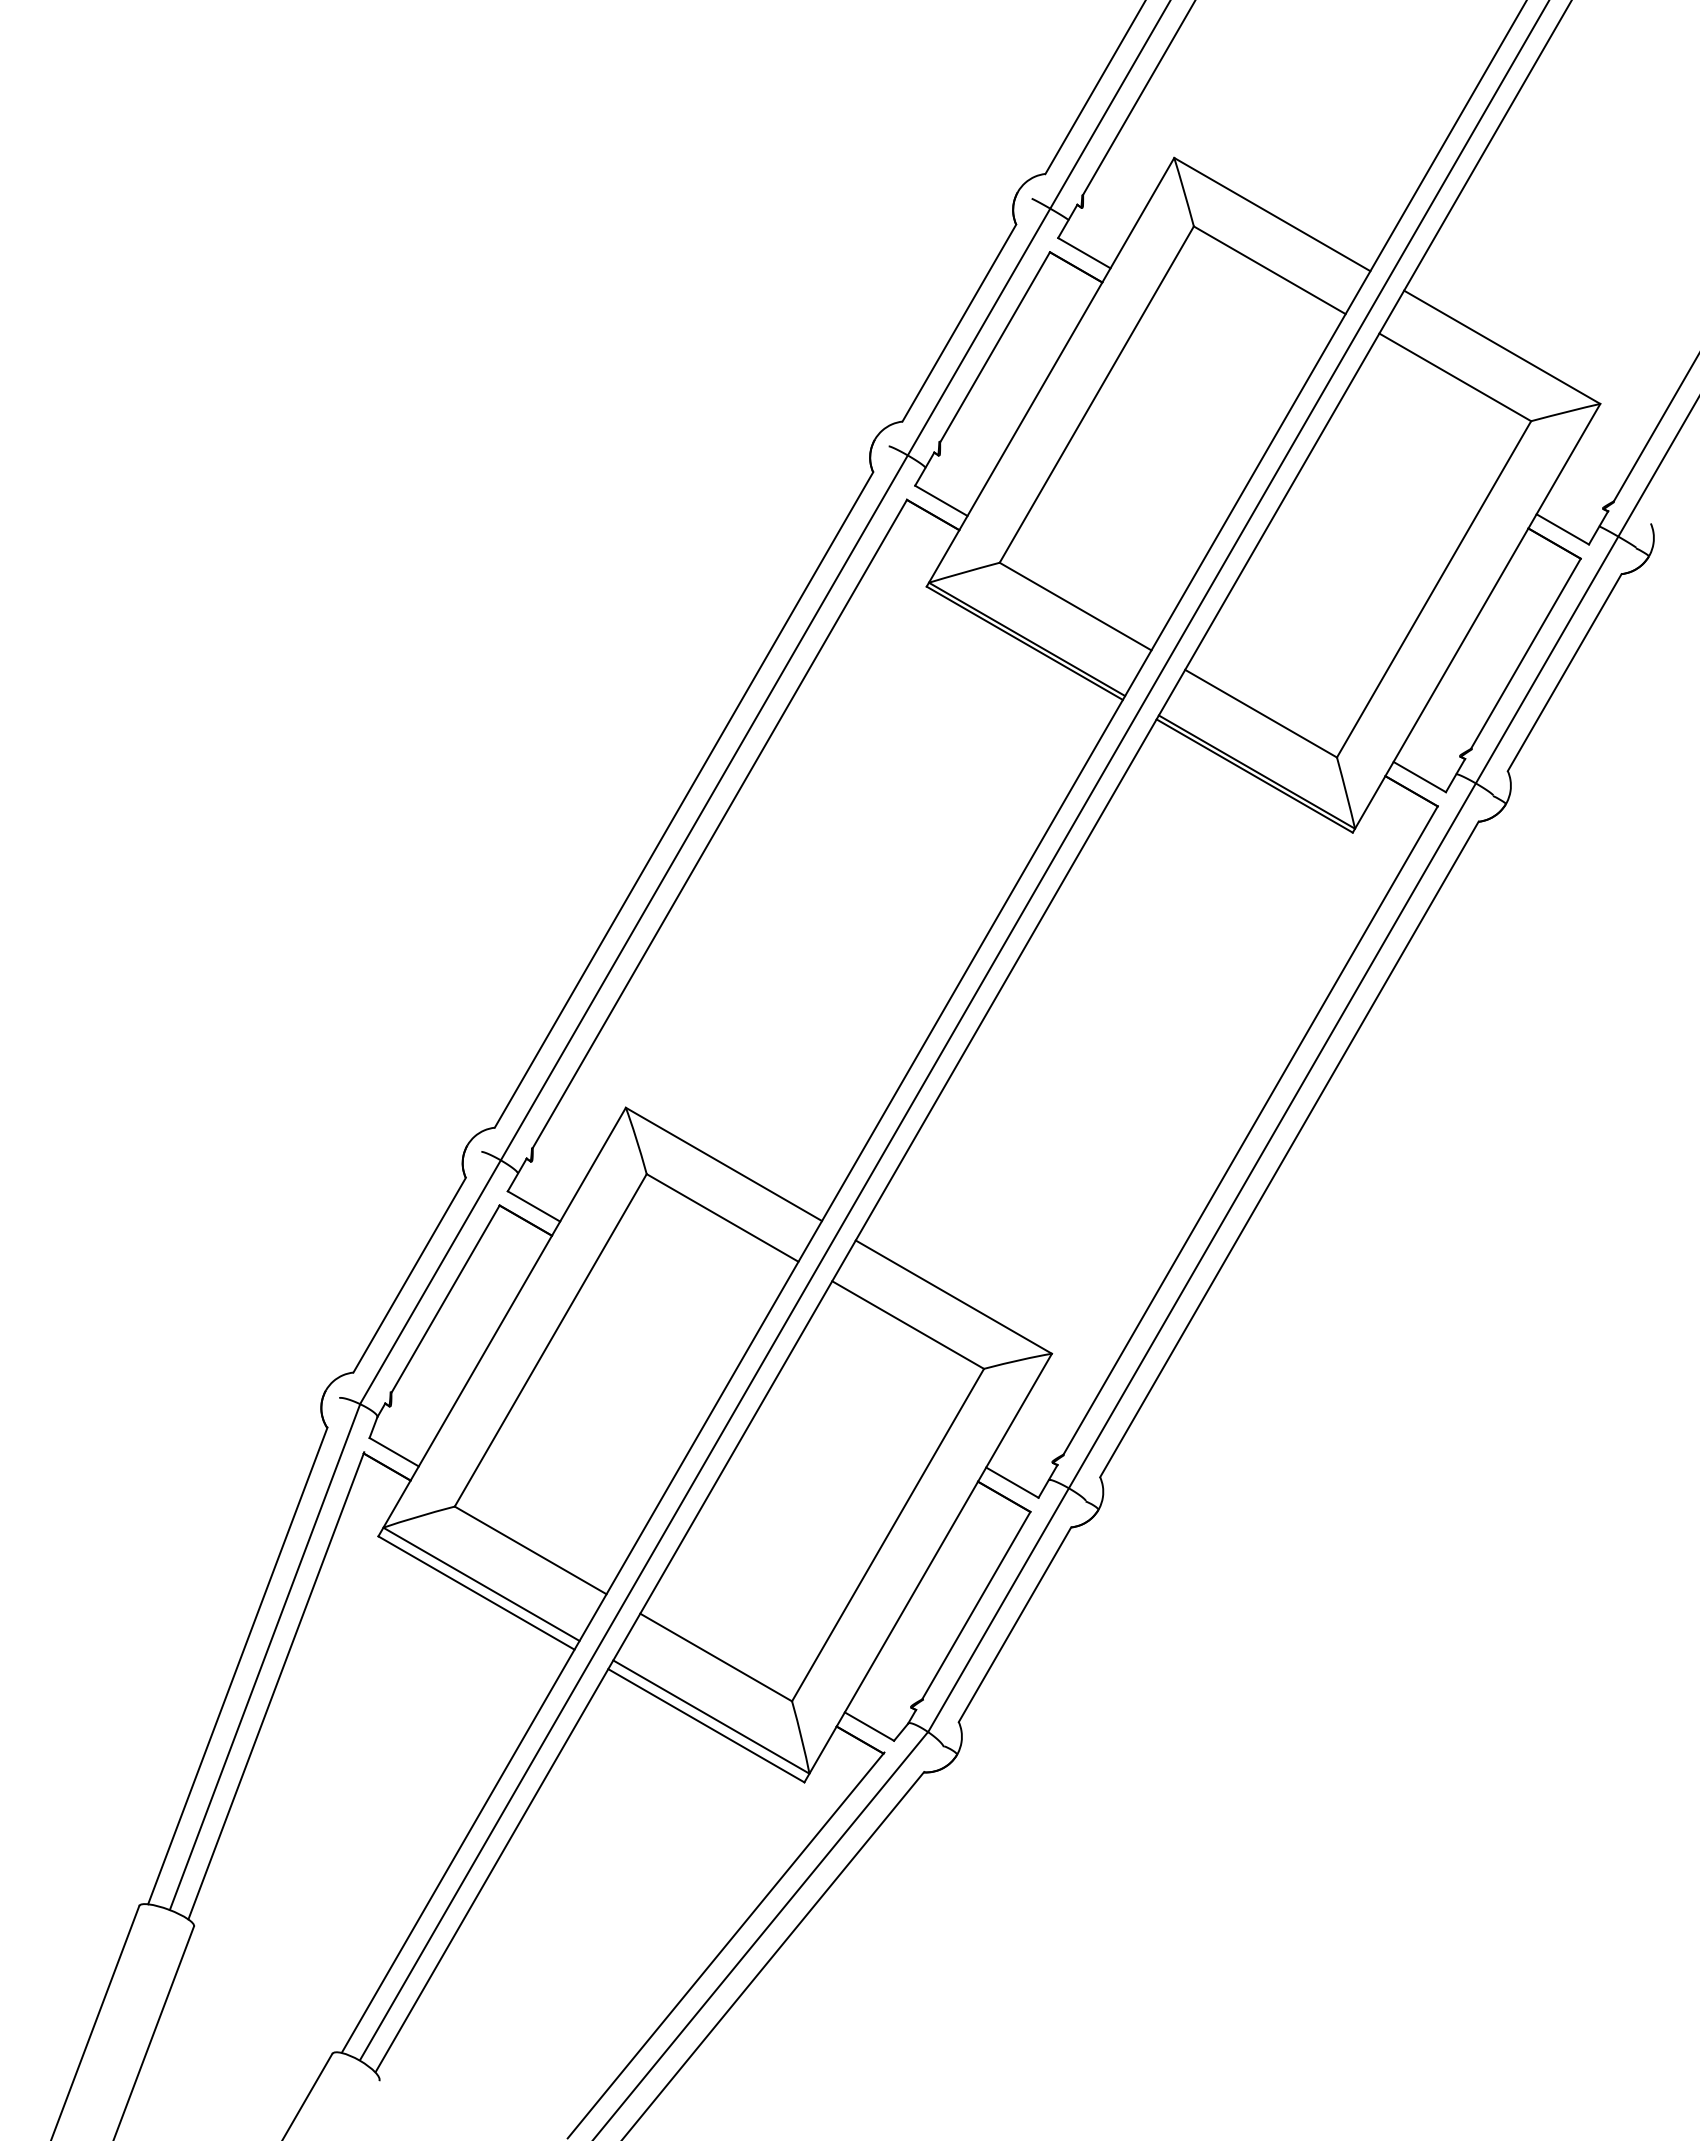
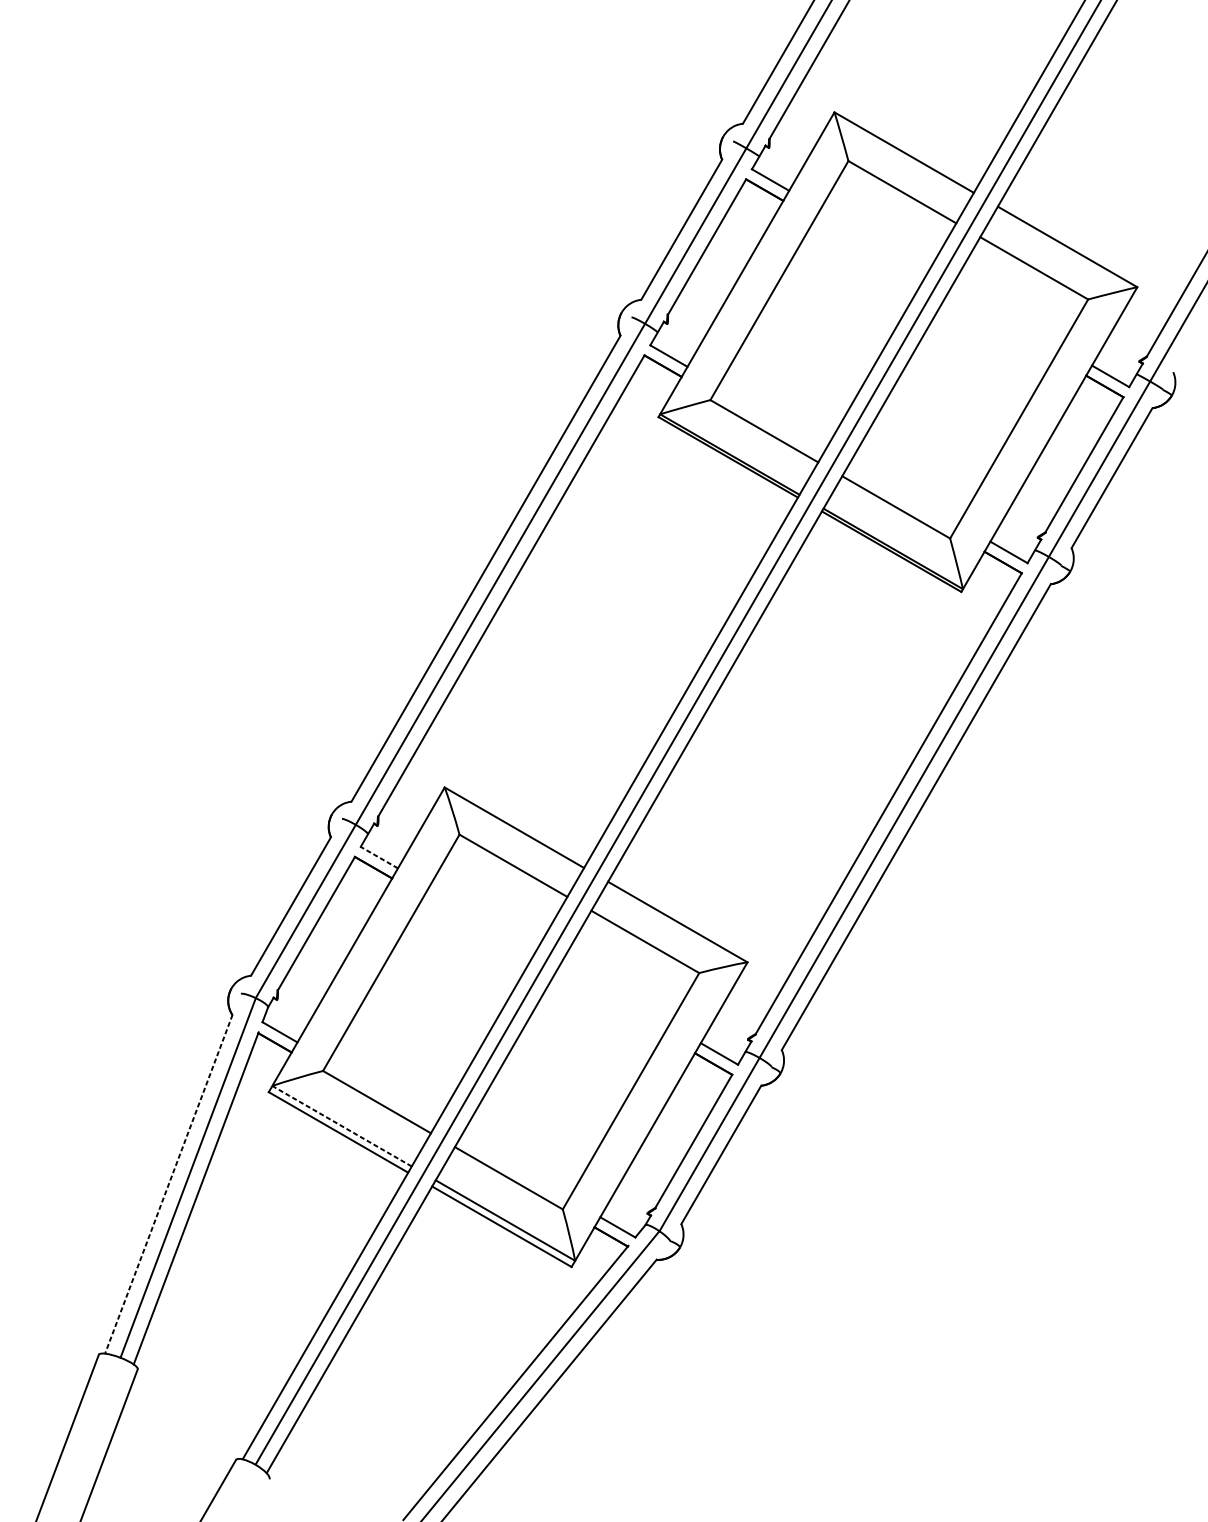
line: (533, 1206) -> (379, 857), solid -> dashed
line: (481, 1584) -> (342, 1126), solid -> dashed
line: (237, 1665) -> (168, 1183), solid -> dashed

